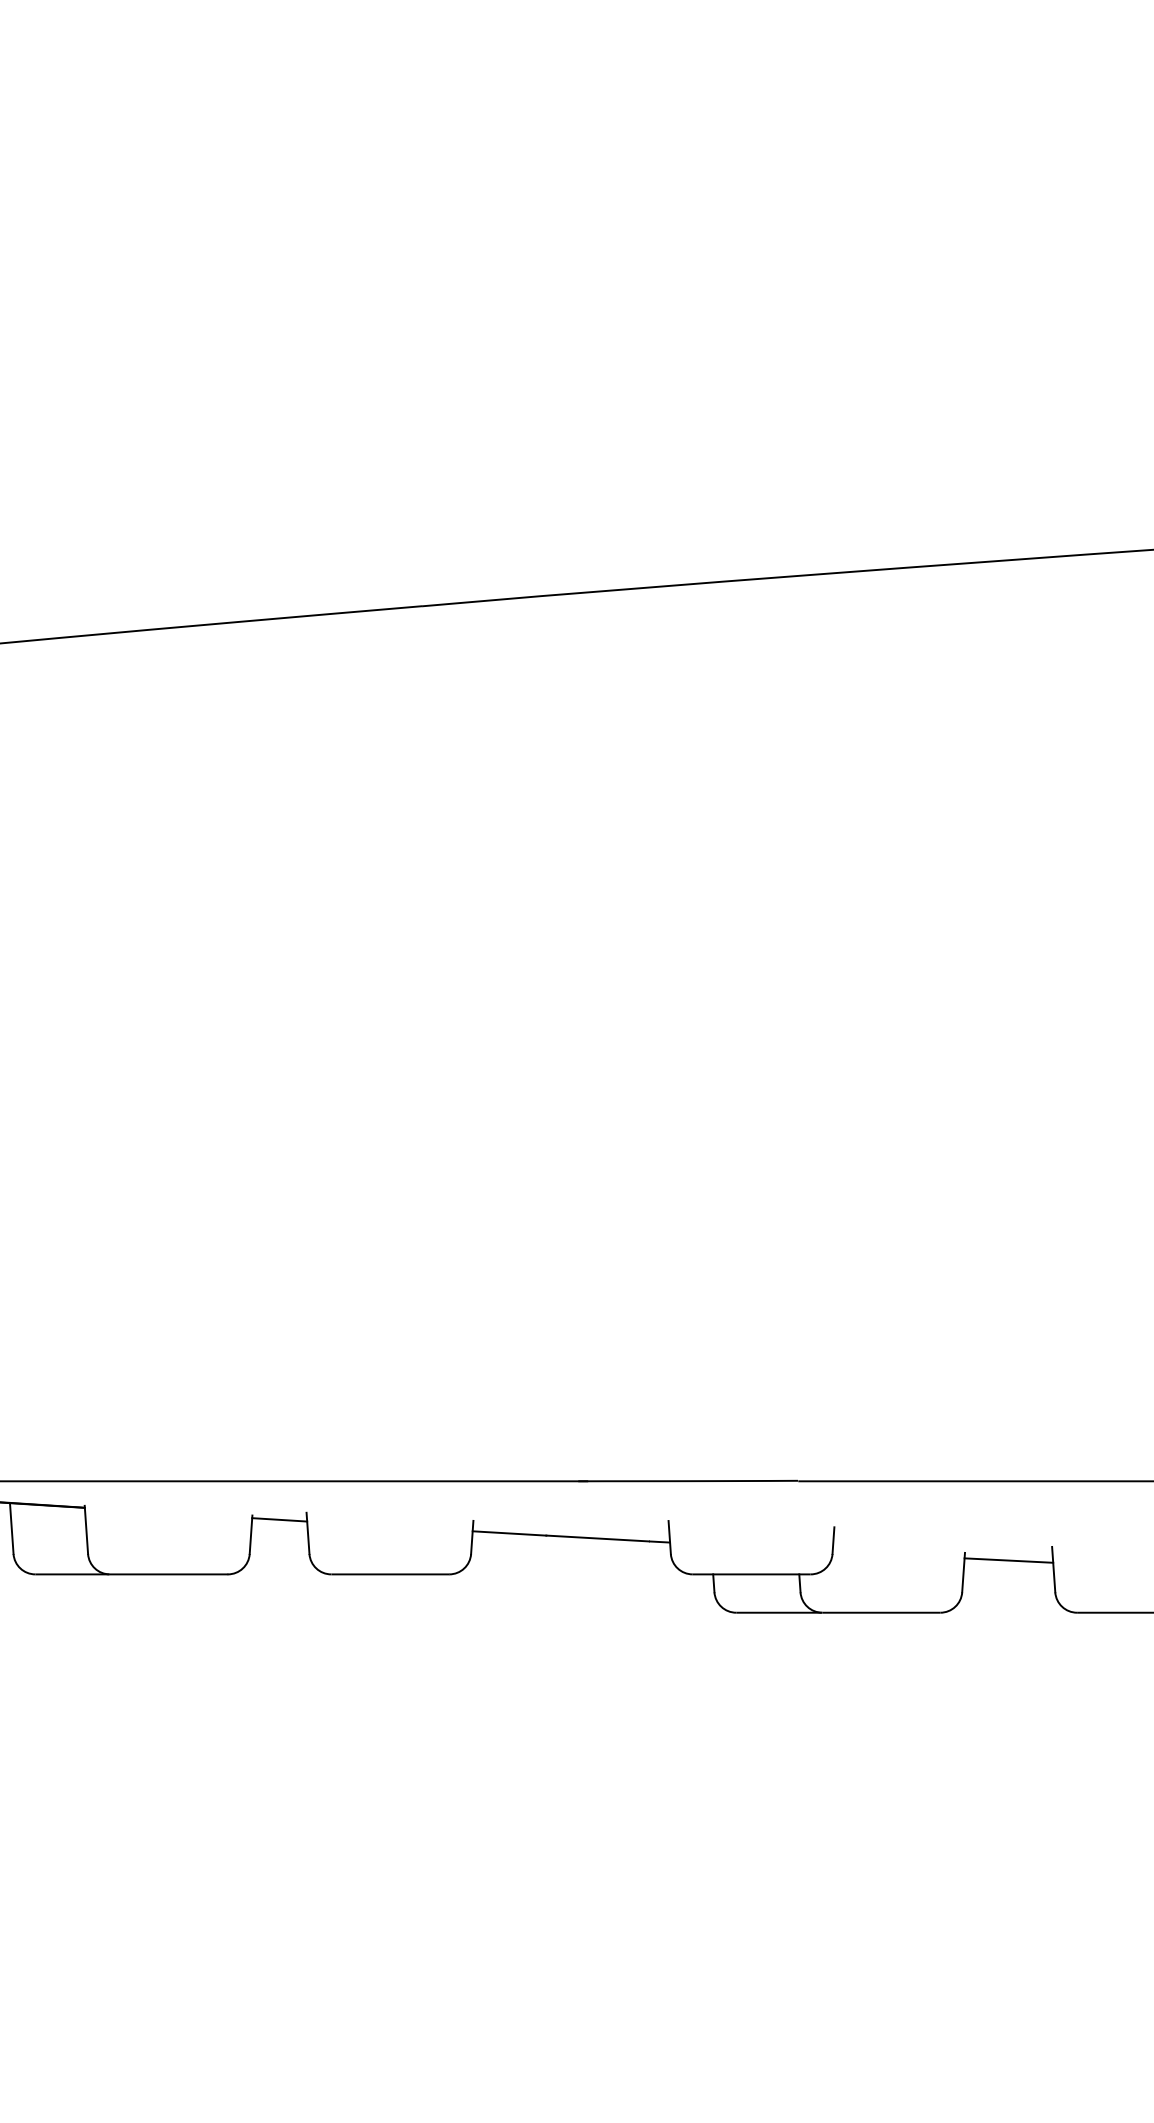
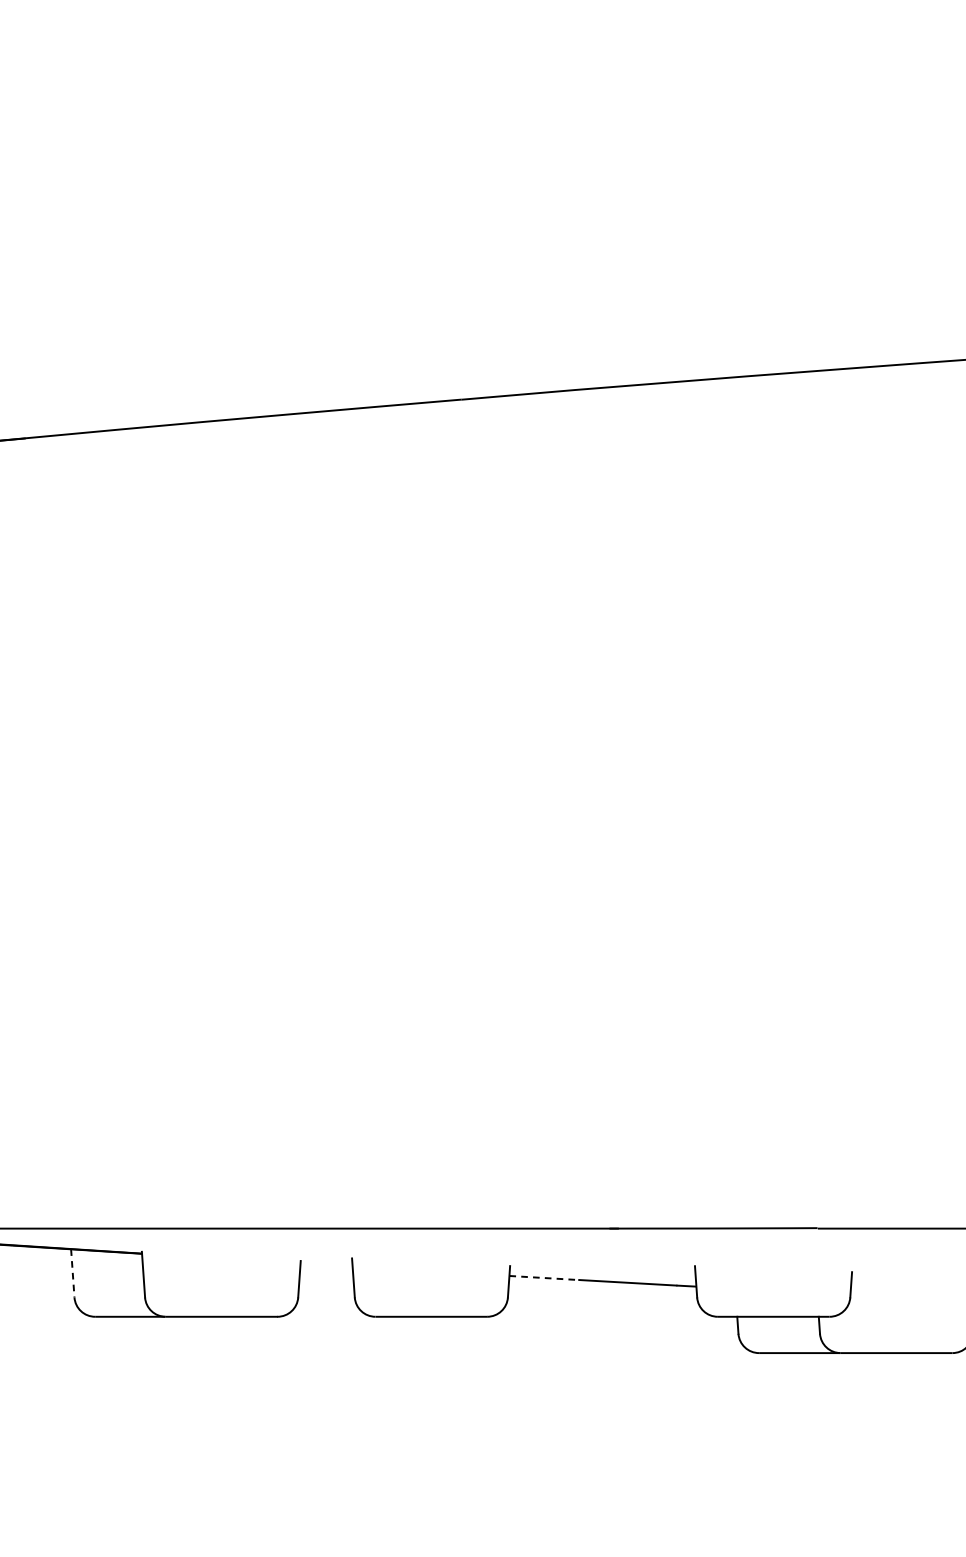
line: (279, 1519) -> (326, 1264), removed
line: (11, 1529) -> (72, 1274), solid -> dashed
line: (509, 1533) -> (544, 1278), solid -> dashed

